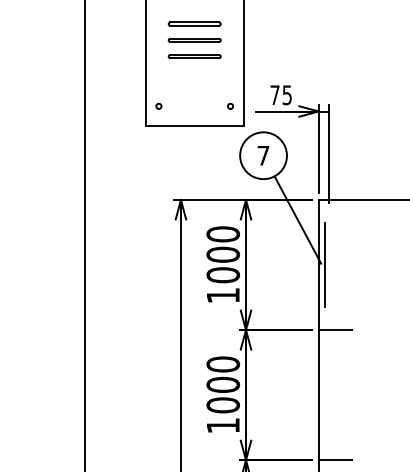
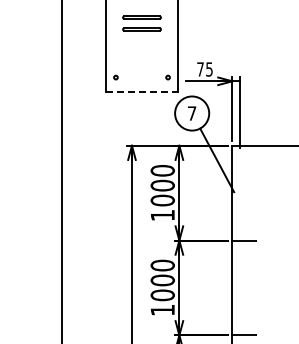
line: (194, 55) -> (141, 40), removed
line: (195, 125) -> (142, 91), solid -> dashed
line: (325, 264) -> (237, 192), removed

